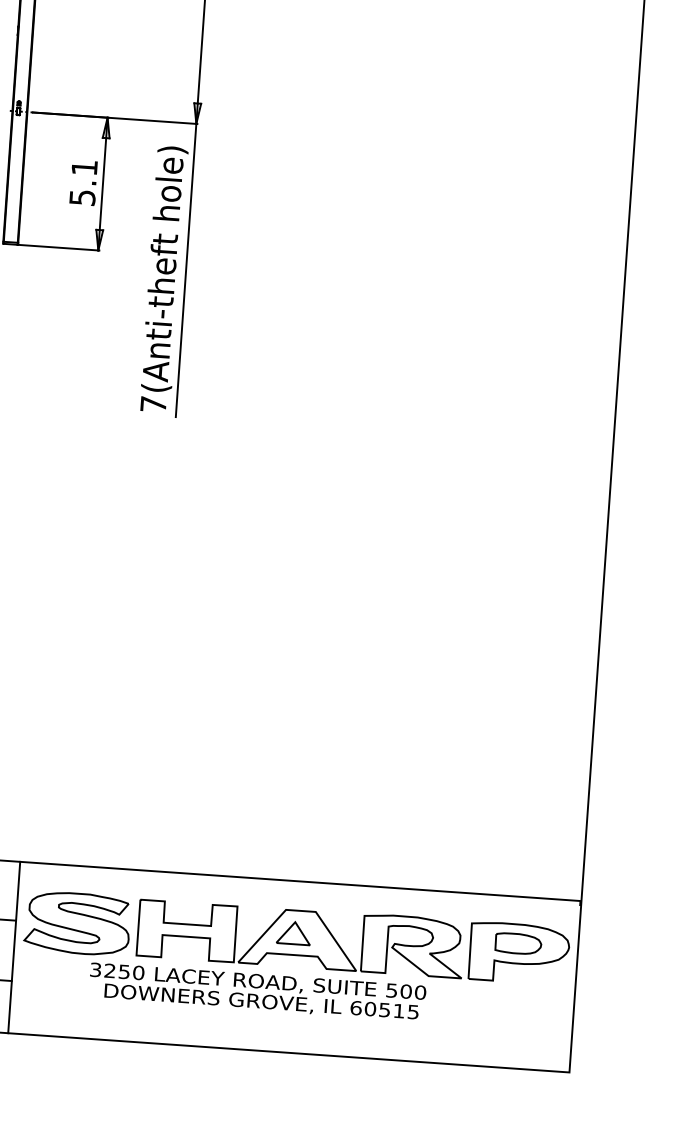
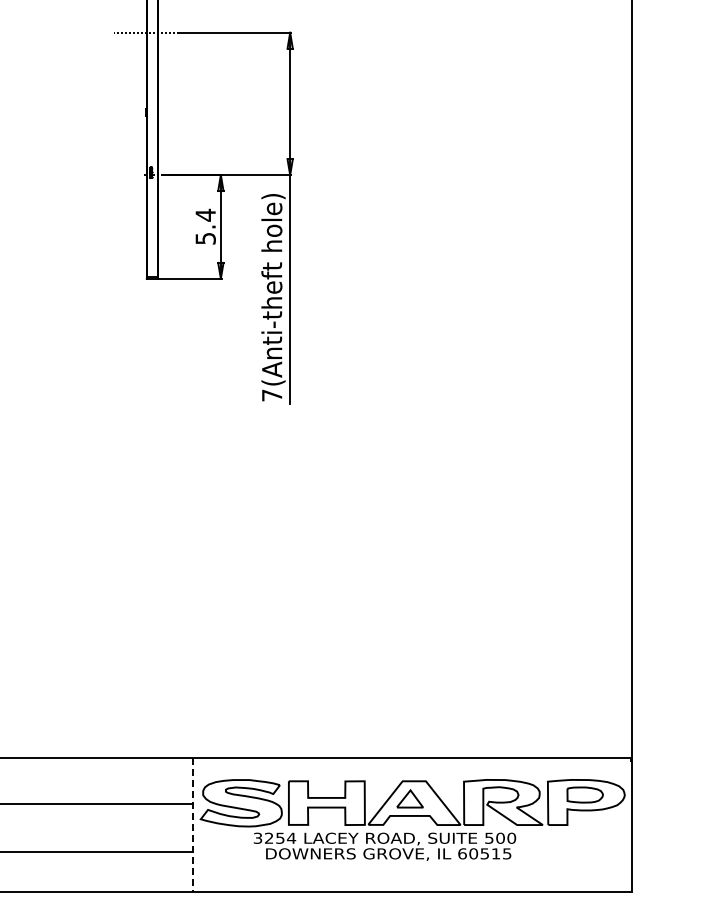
text: (84, 166) -> (205, 214), 5.1 -> 5.4
line: (14, 947) -> (193, 825), solid -> dashed
text: (138, 971) -> (291, 837), 3250 -> 3254

